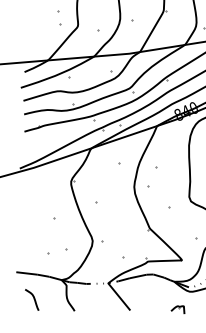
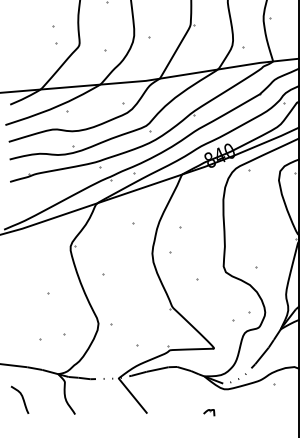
part: (178, 309) -> (209, 412), size x0.62

